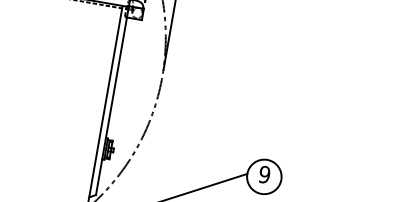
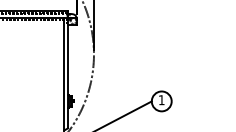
text: (264, 175) -> (161, 100), 9 -> 1

